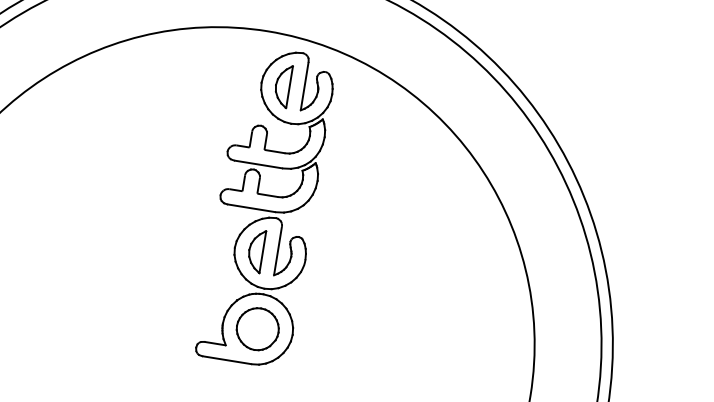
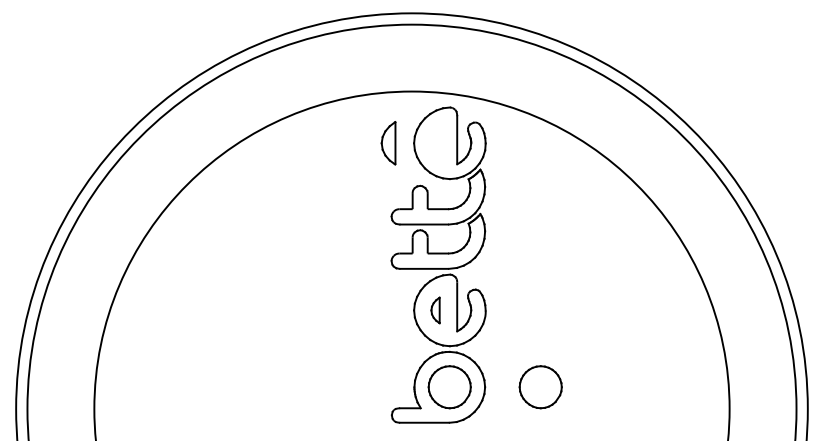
part: (282, 86) -> (388, 143), moved
part: (255, 251) -> (435, 310), size x0.6
part: (347, 343) -> (540, 387), added

